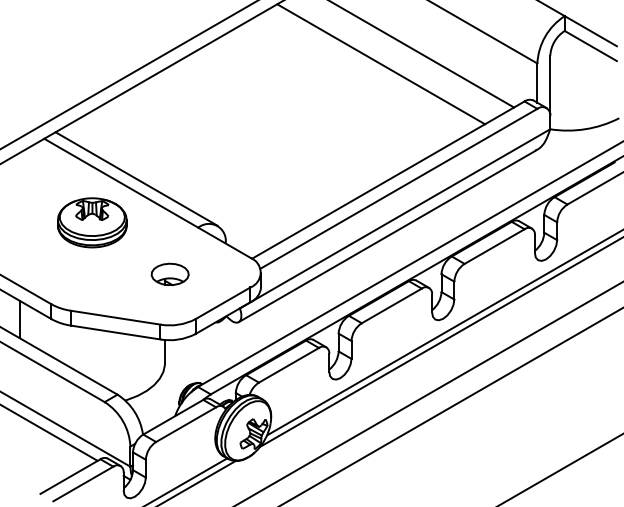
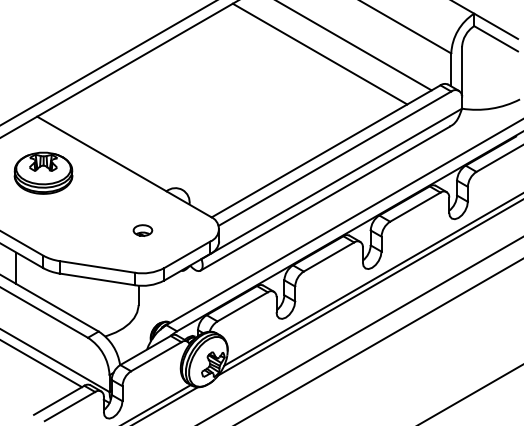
line: (136, 179) -> (114, 150), removed
part: (92, 221) -> (43, 172), moved
part: (169, 274) -> (142, 230), size x0.6

